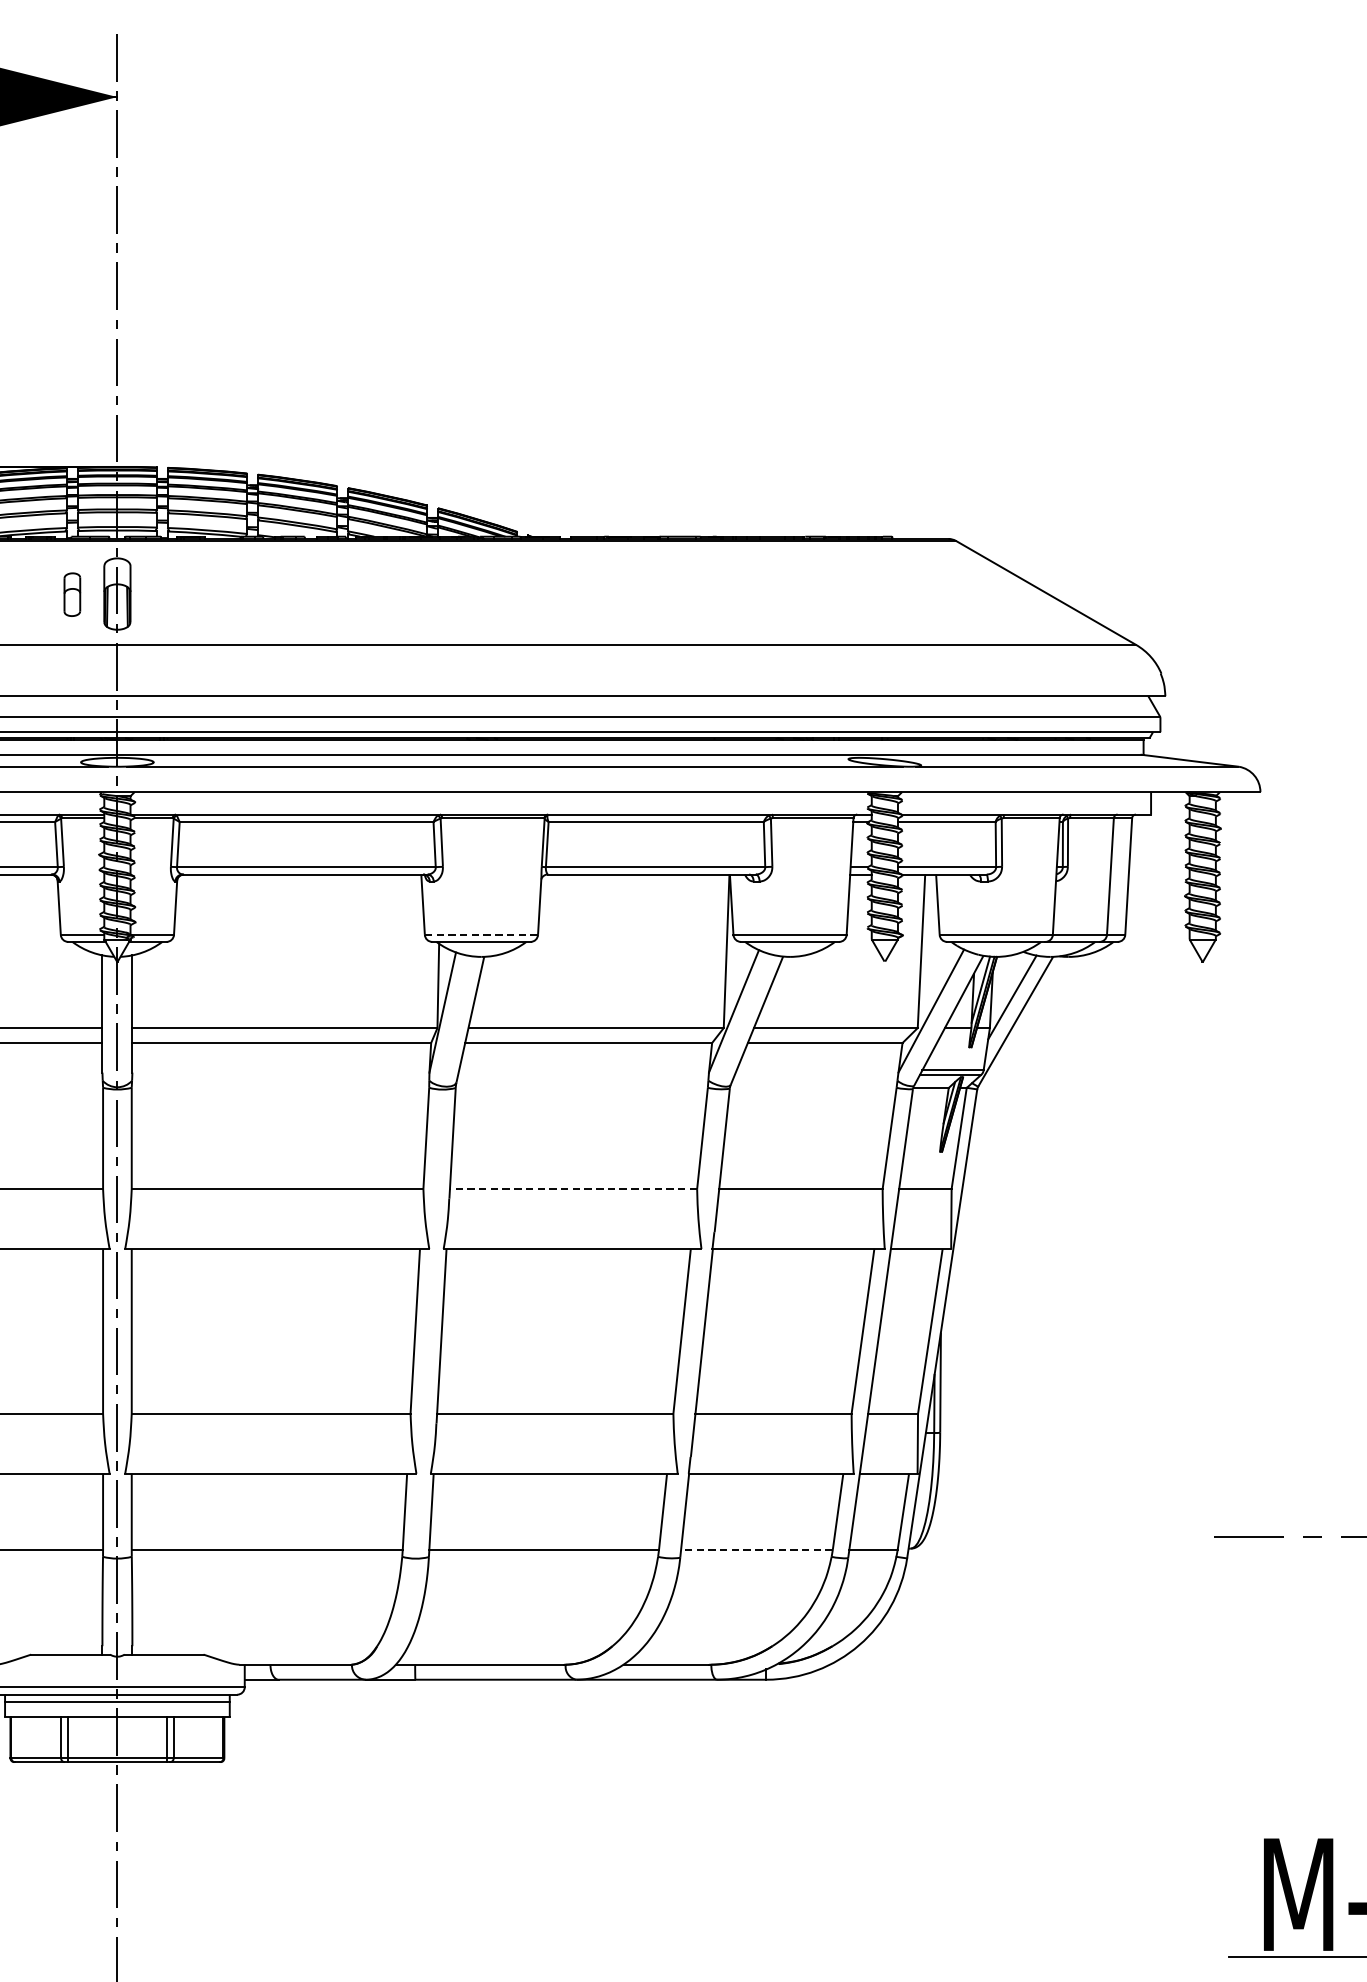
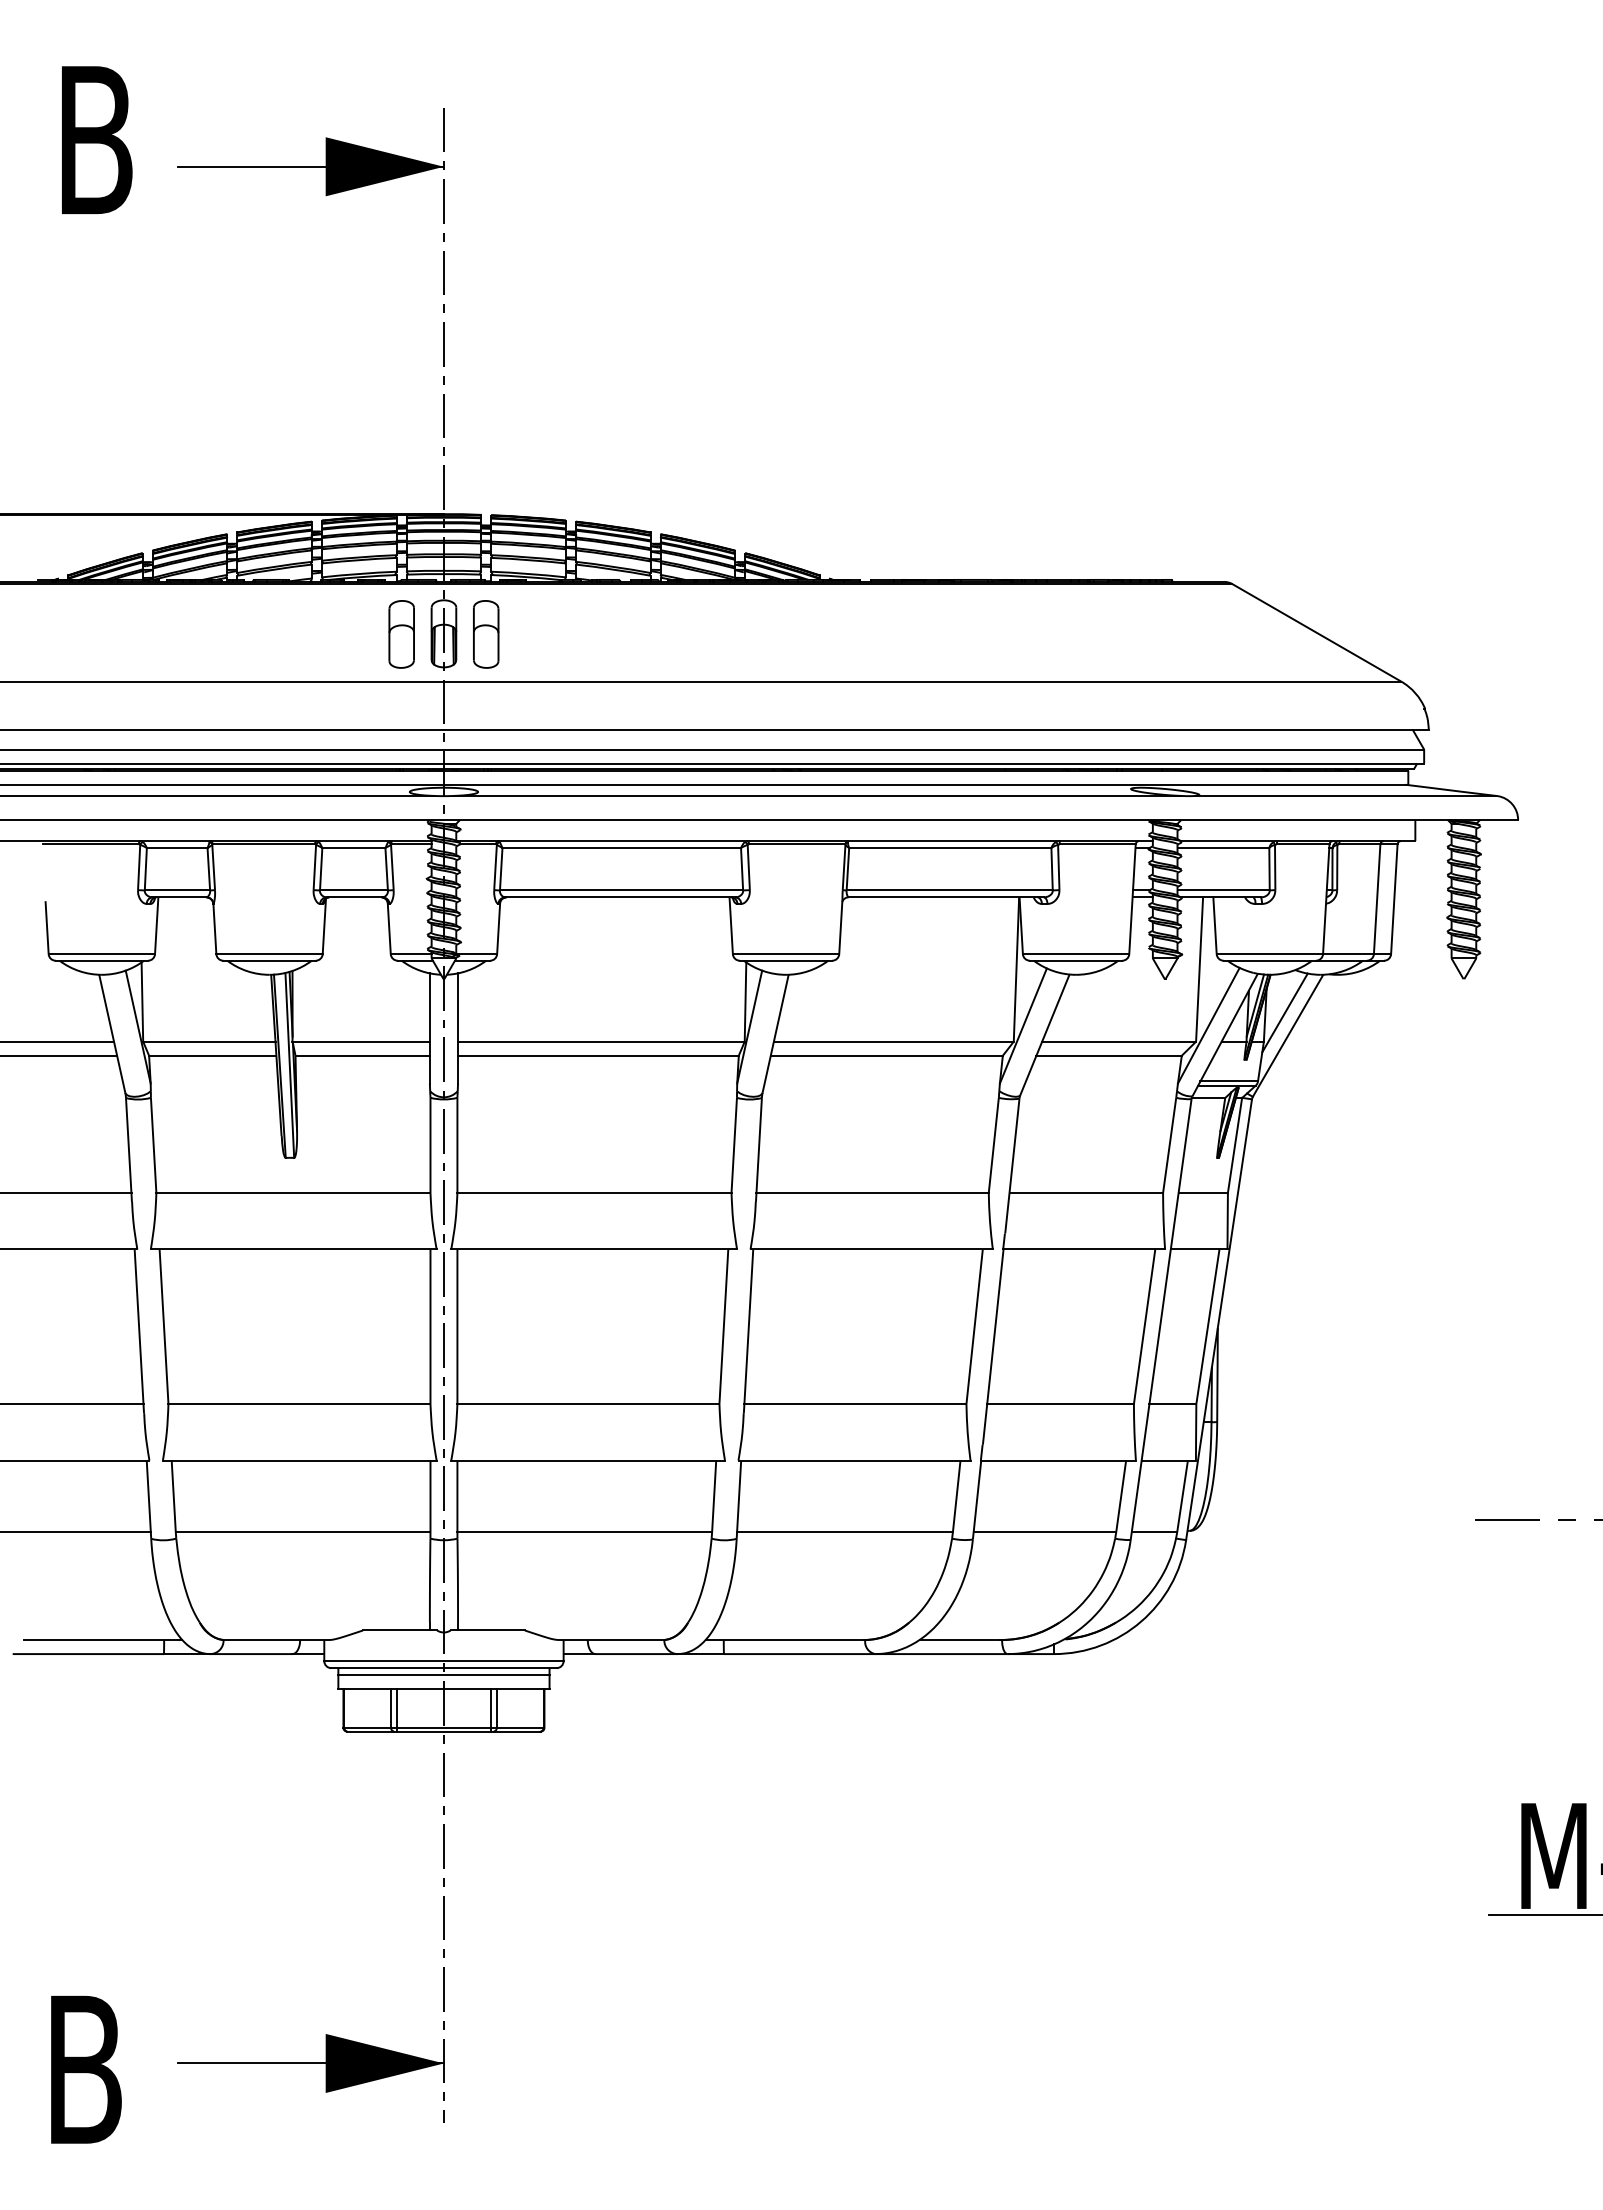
part: (72, 594) -> (401, 634), size x1.67
part: (162, 594) -> (486, 634), added
line: (481, 935) -> (786, 954), dashed -> solid
line: (573, 1189) -> (872, 1193), dashed -> solid
line: (756, 1550) -> (1044, 1532), dashed -> solid

